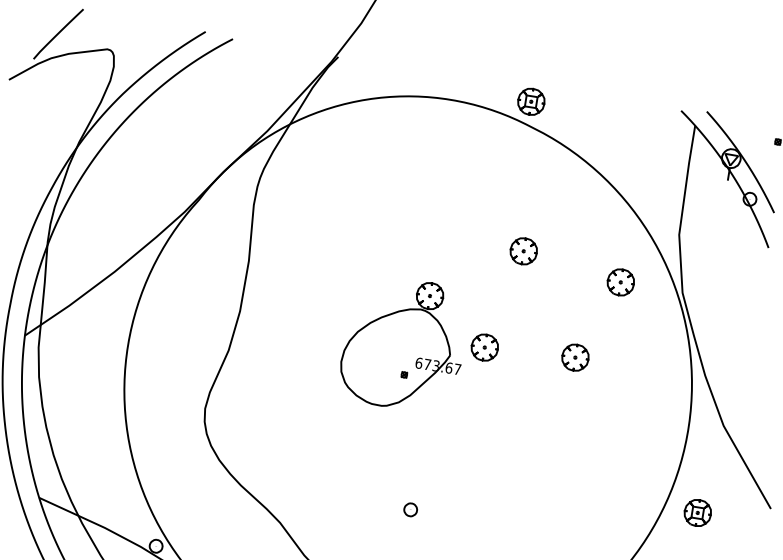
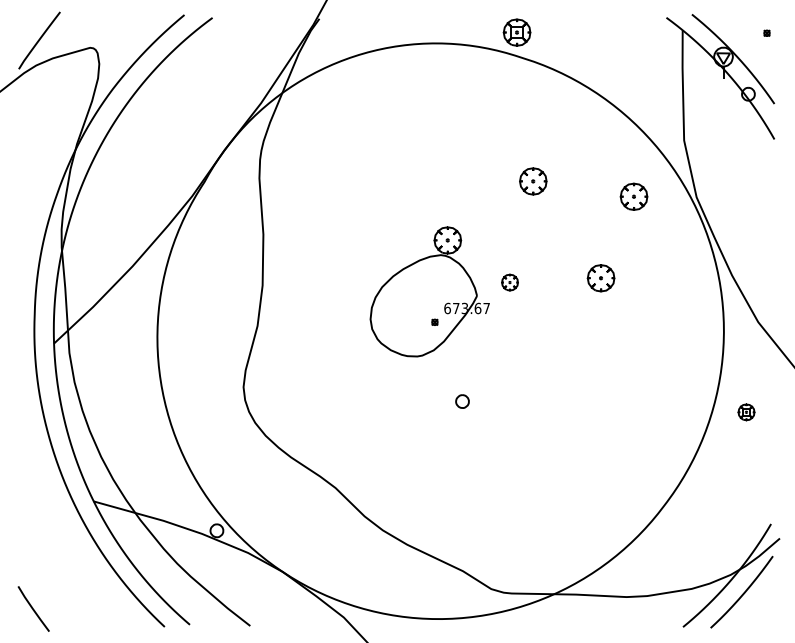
part: (484, 347) -> (509, 282), size x0.6
part: (410, 509) -> (462, 401), moved
part: (697, 513) -> (746, 412), size x0.6

